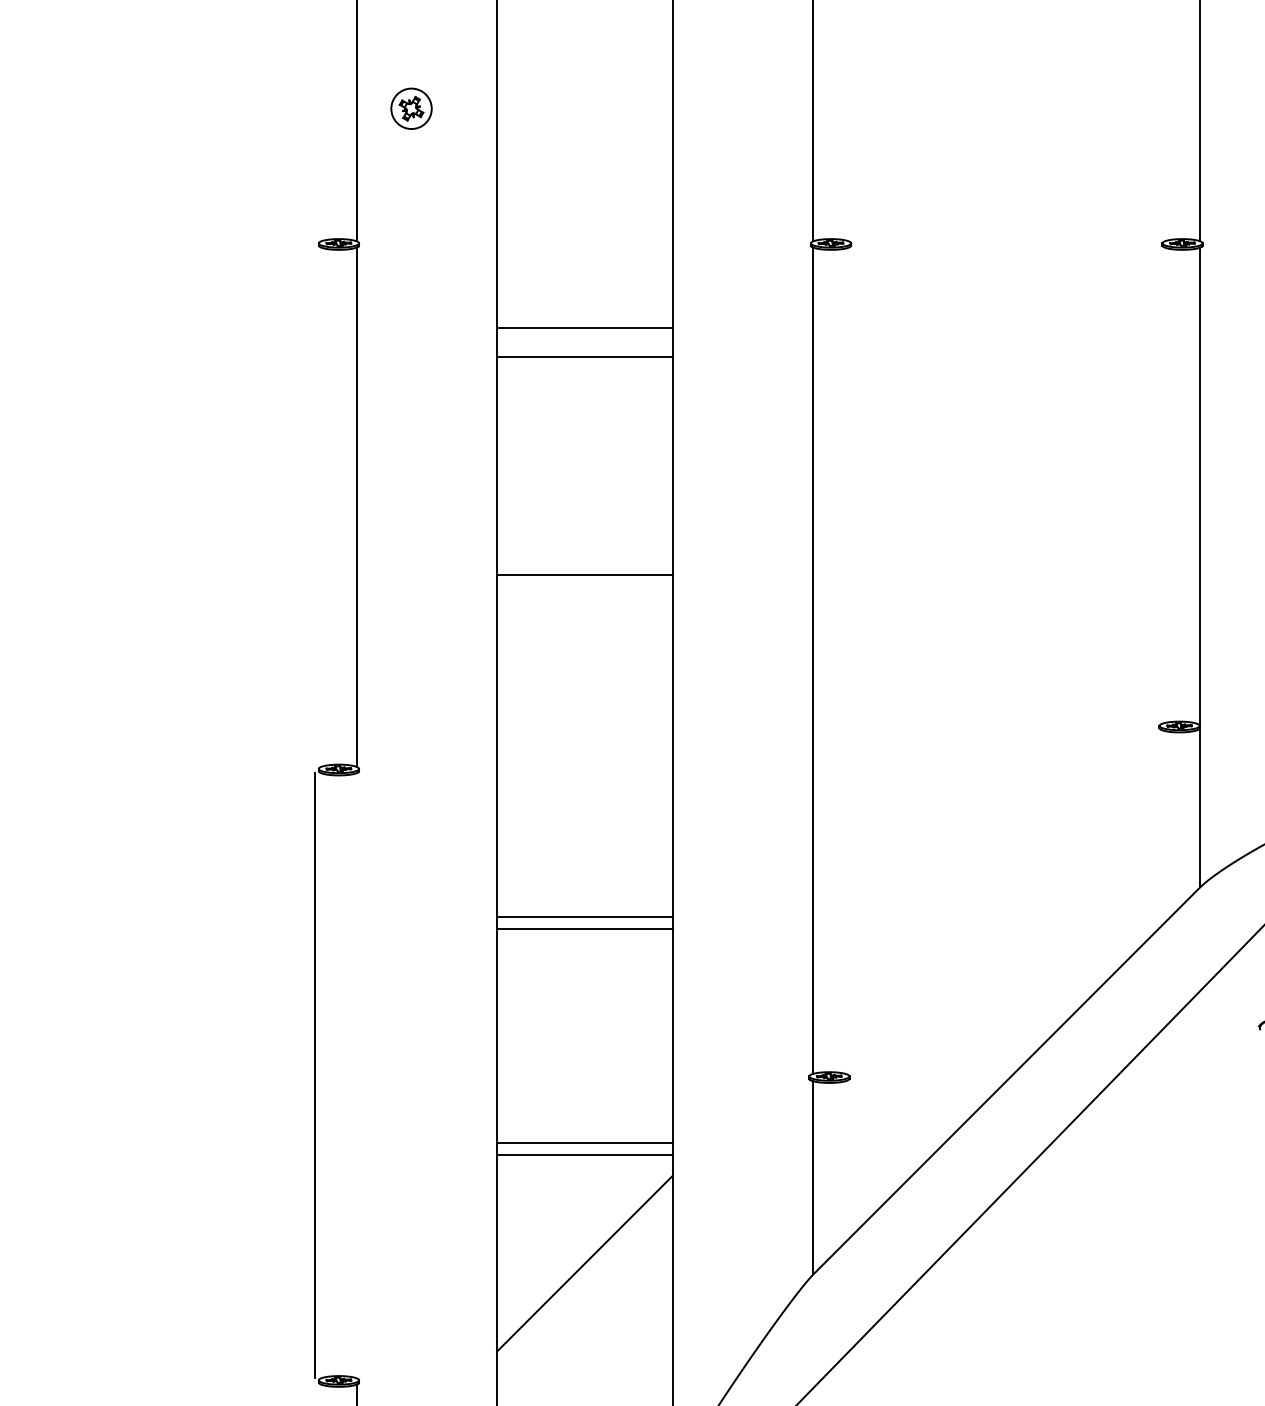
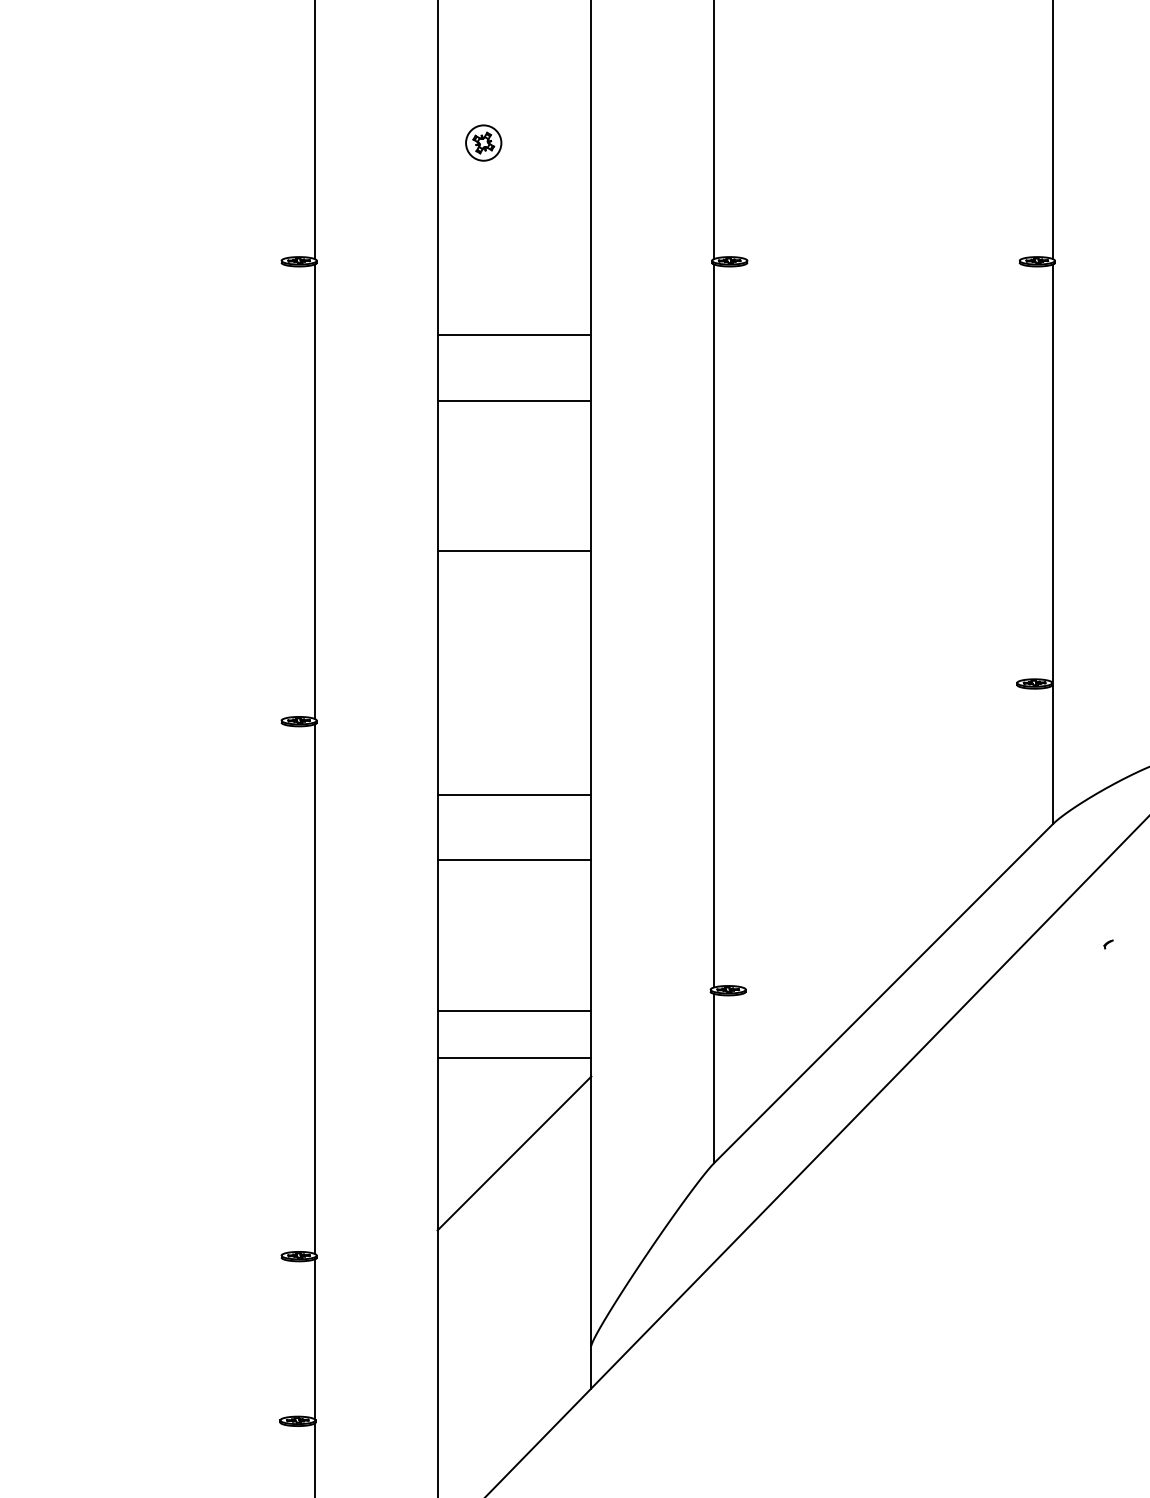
part: (411, 108) -> (483, 142), moved
line: (585, 357) -> (514, 400), moved
line: (585, 917) -> (514, 795), moved
line: (315, 1075) -> (314, 988), moved
line: (585, 1142) -> (514, 1010), moved

